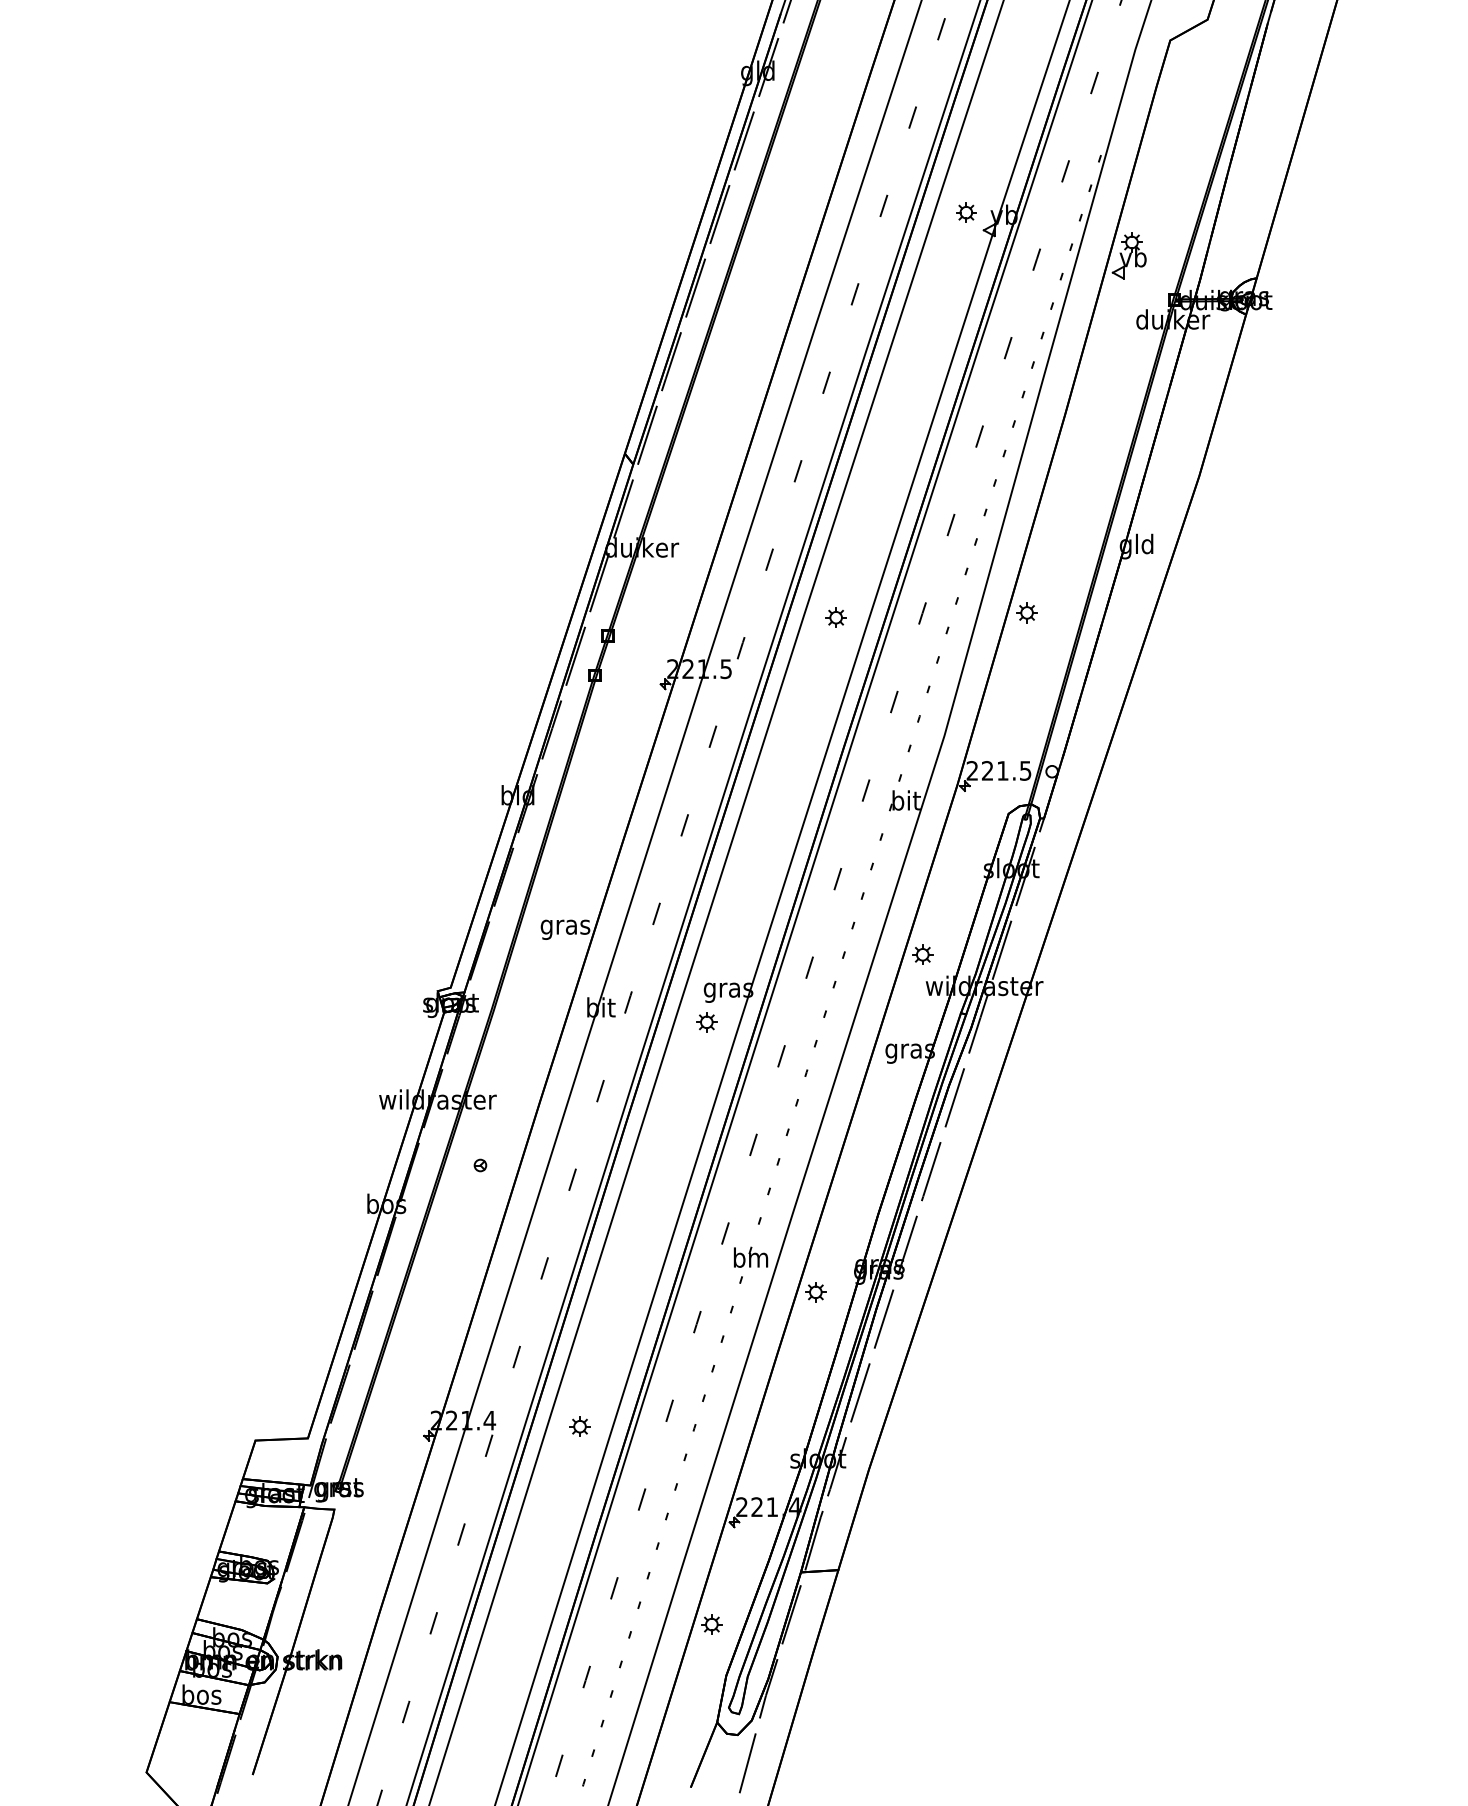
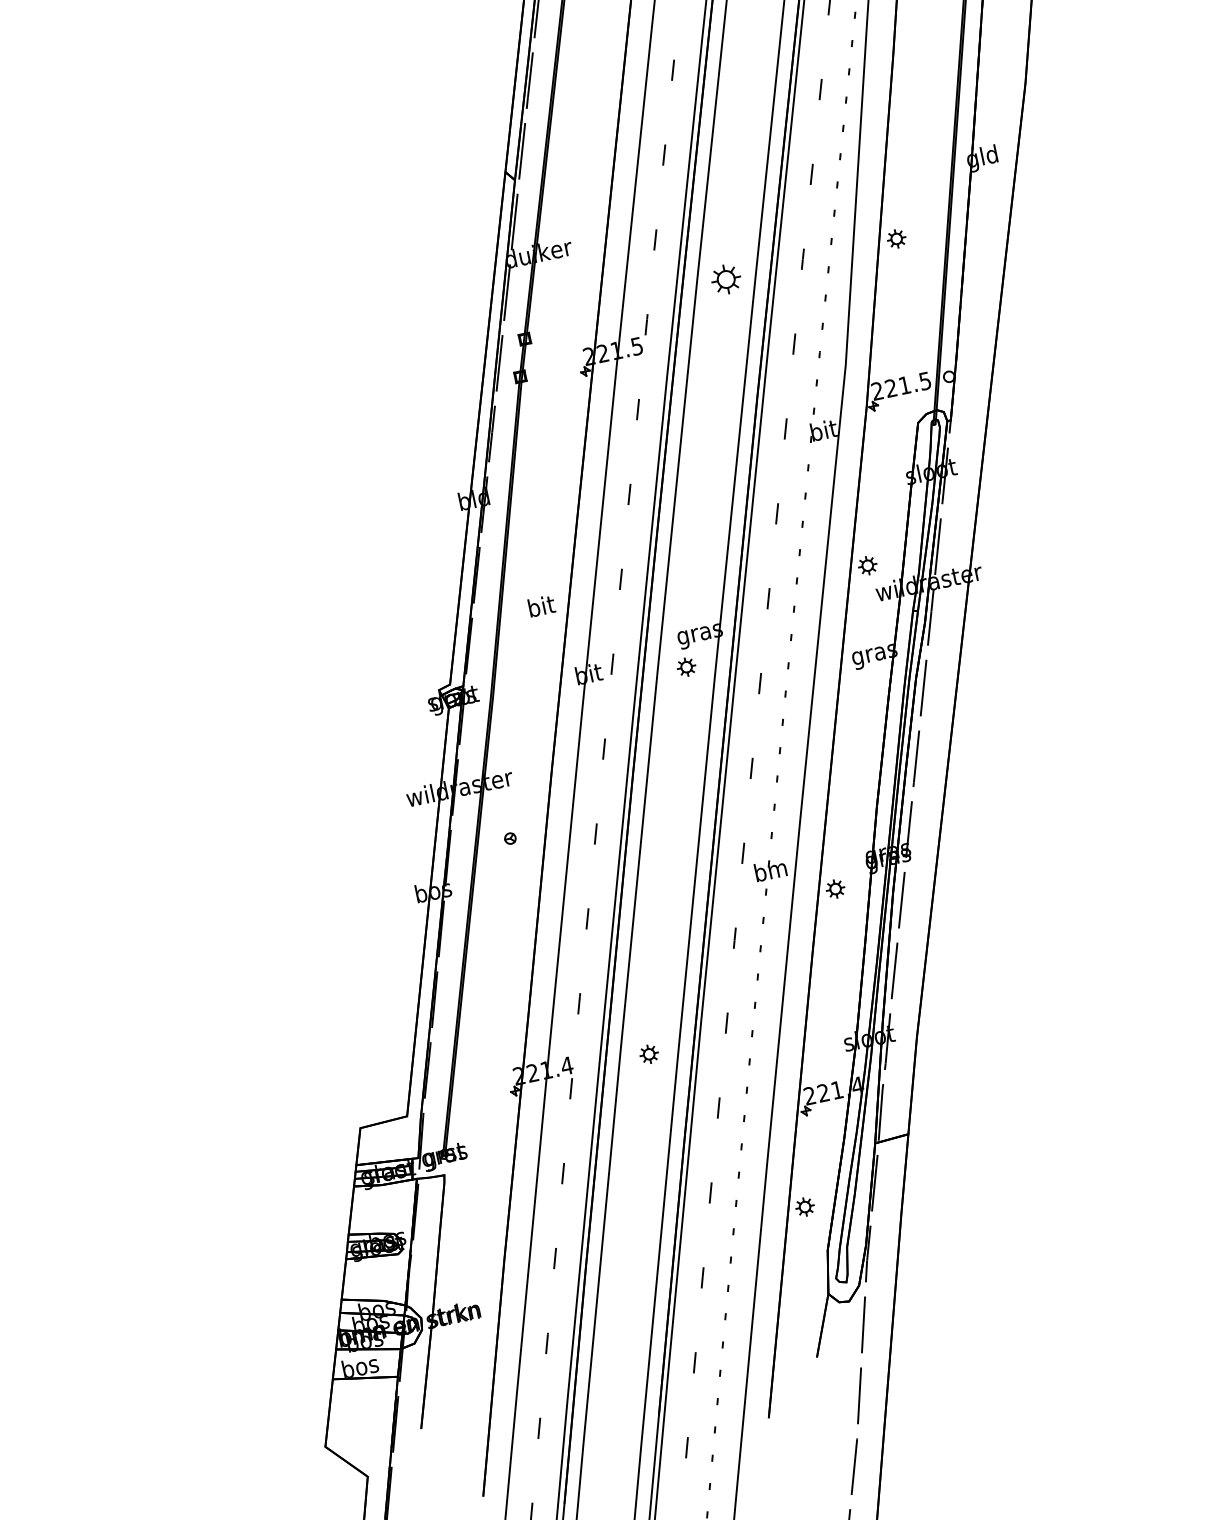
part: (835, 617) -> (725, 279), size x1.6
text: (565, 926) -> (541, 607), gras -> bit

